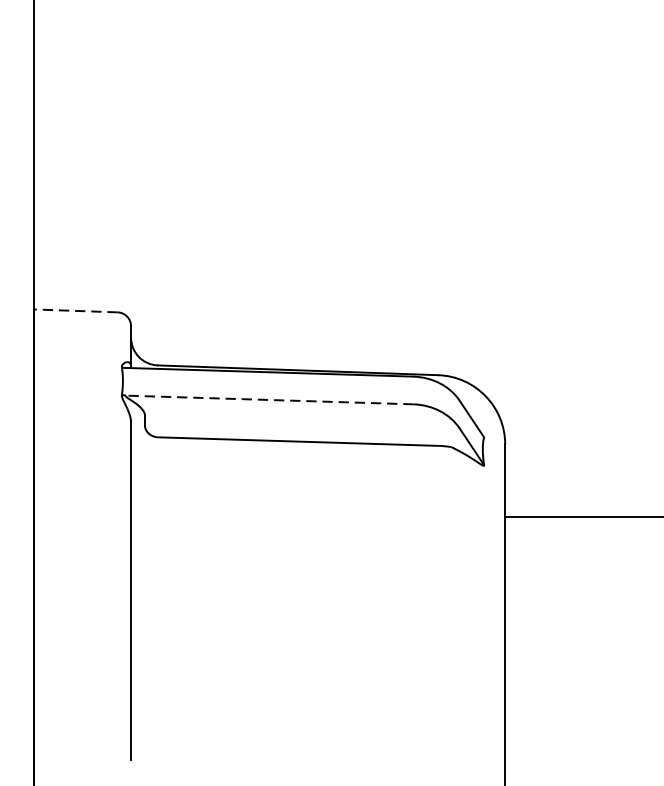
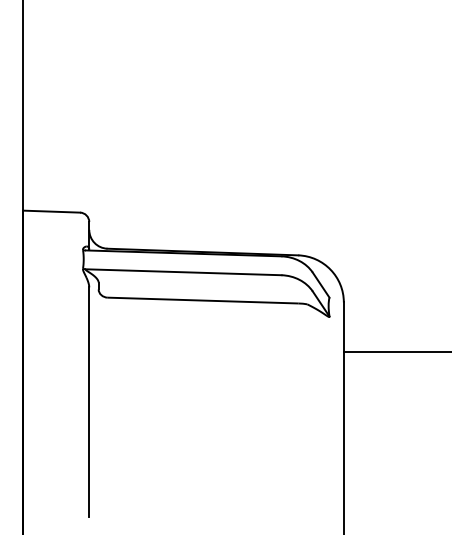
line: (75, 310) -> (51, 211), dashed -> solid
line: (269, 400) -> (183, 272), dashed -> solid

